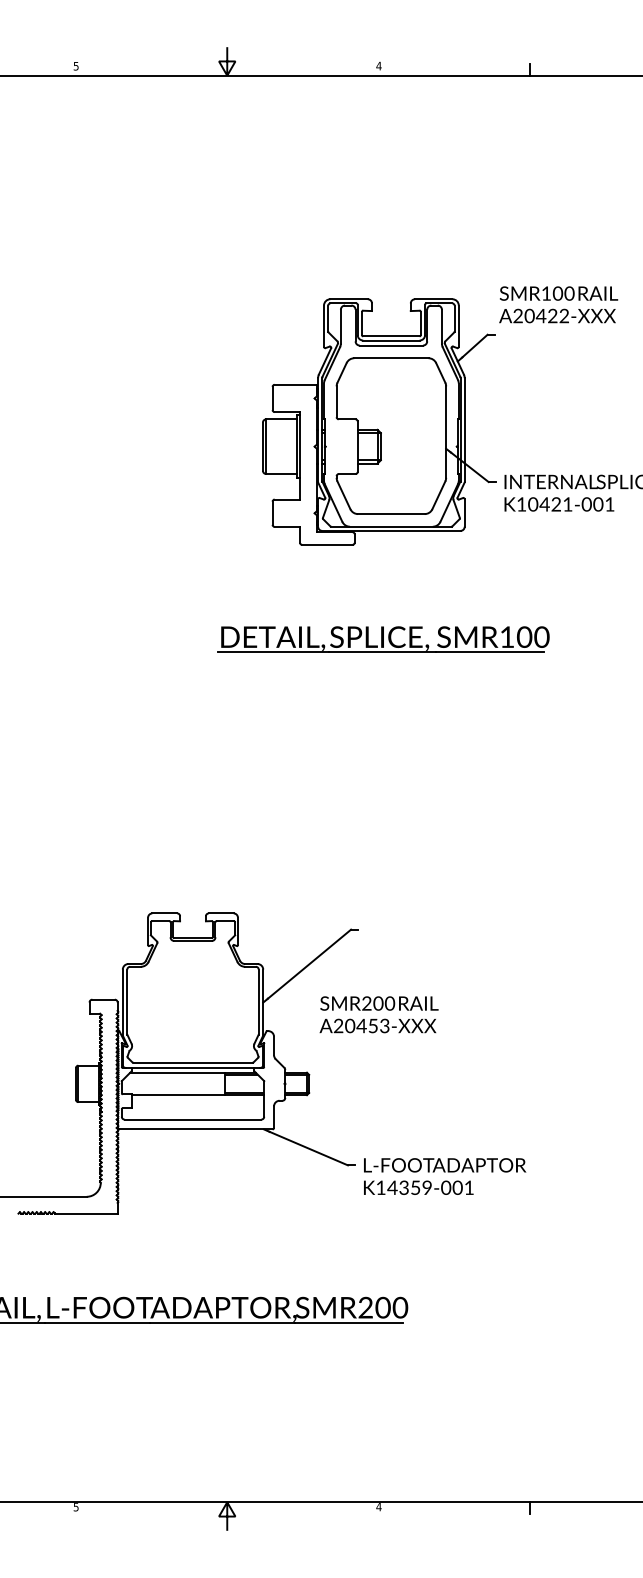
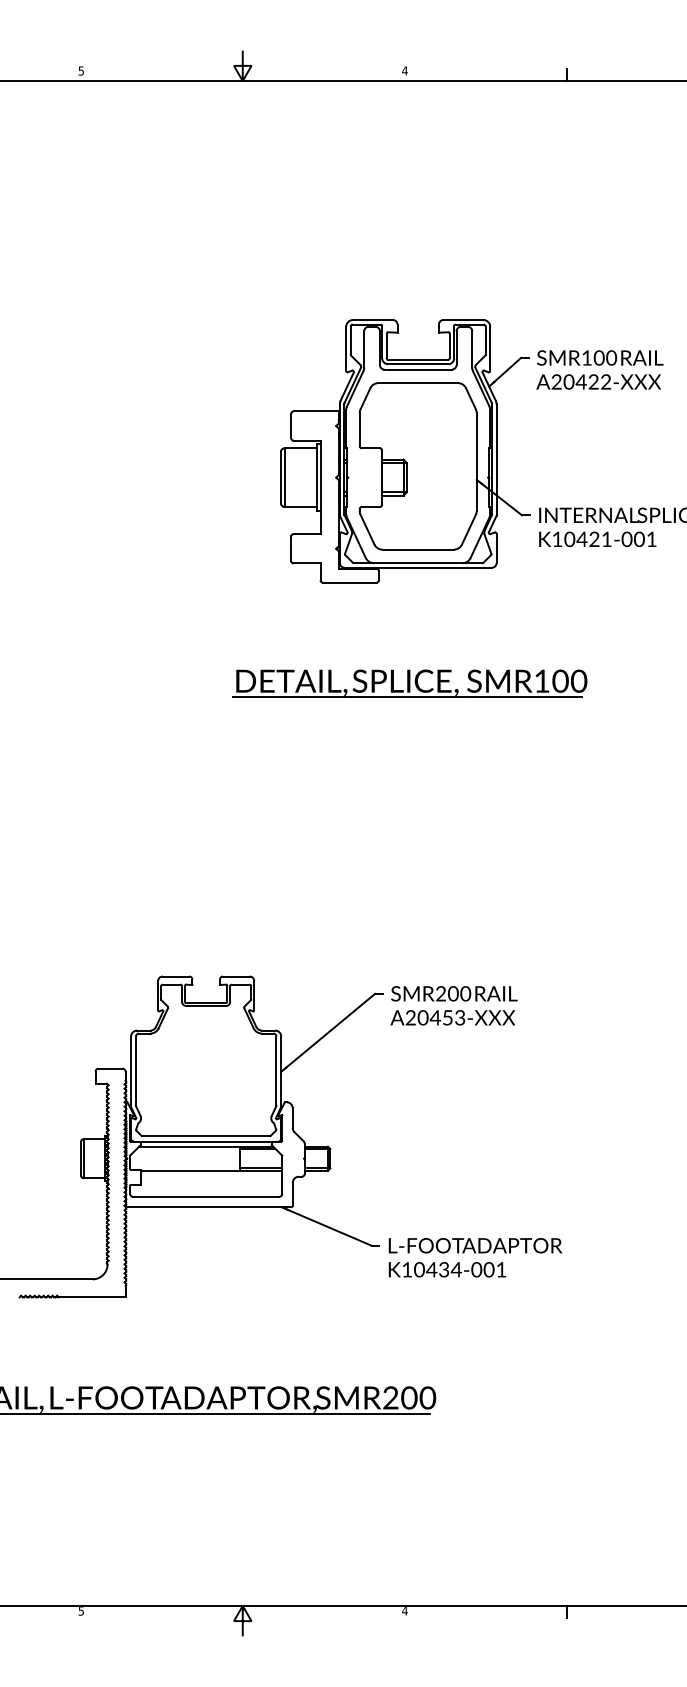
text: (558, 304) -> (599, 369), moved
text: (378, 1014) -> (453, 1005), moved
text: (409, 1187) -> (437, 1269), K14359-001 -> K10434-001

